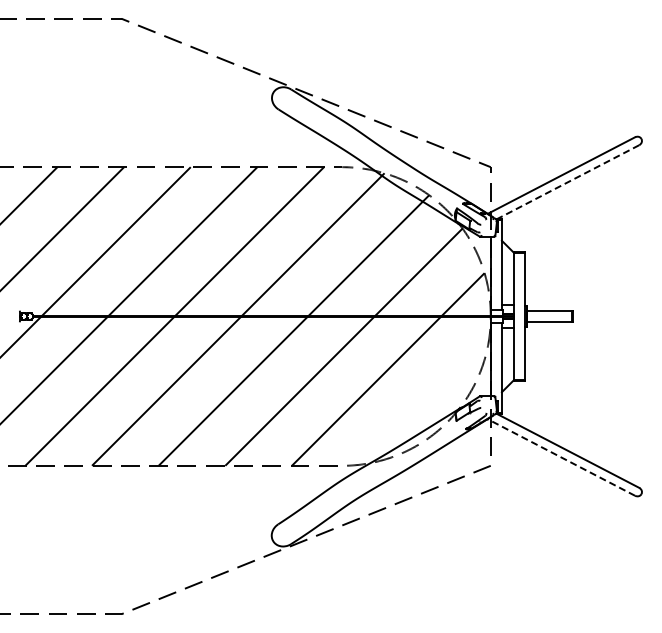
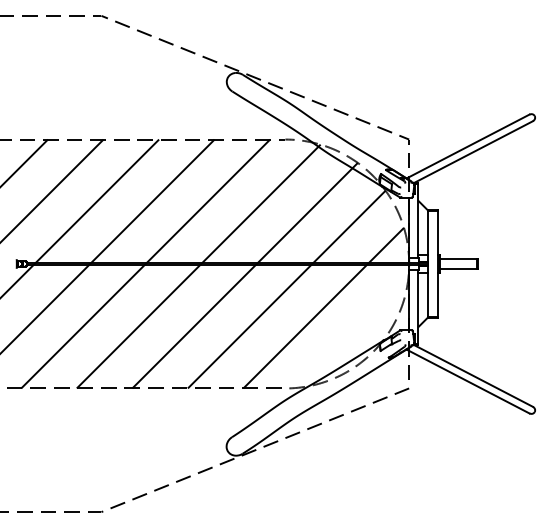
line: (567, 182) -> (473, 152), dashed -> solid
line: (560, 457) -> (467, 381), dashed -> solid

